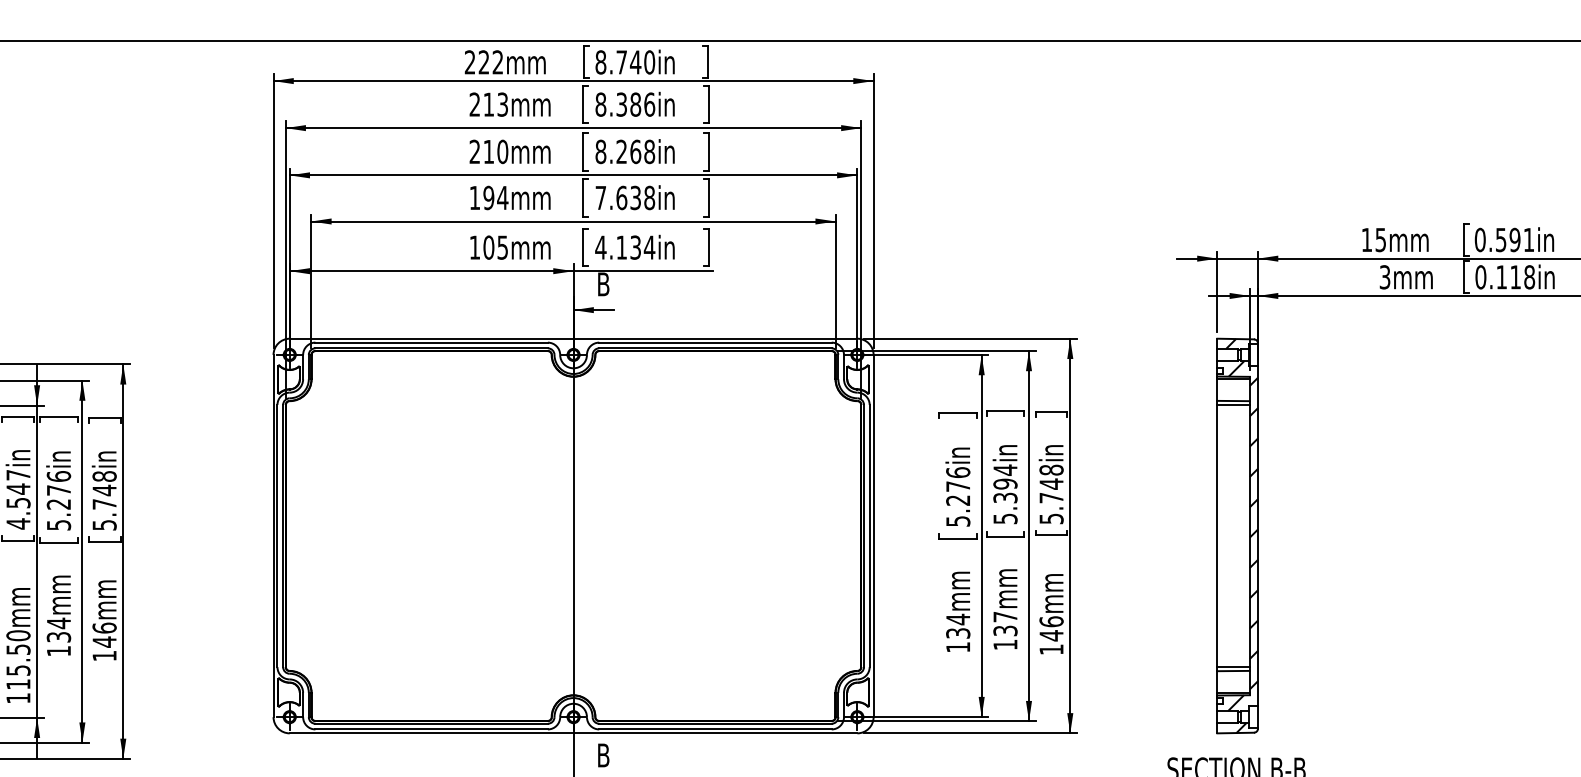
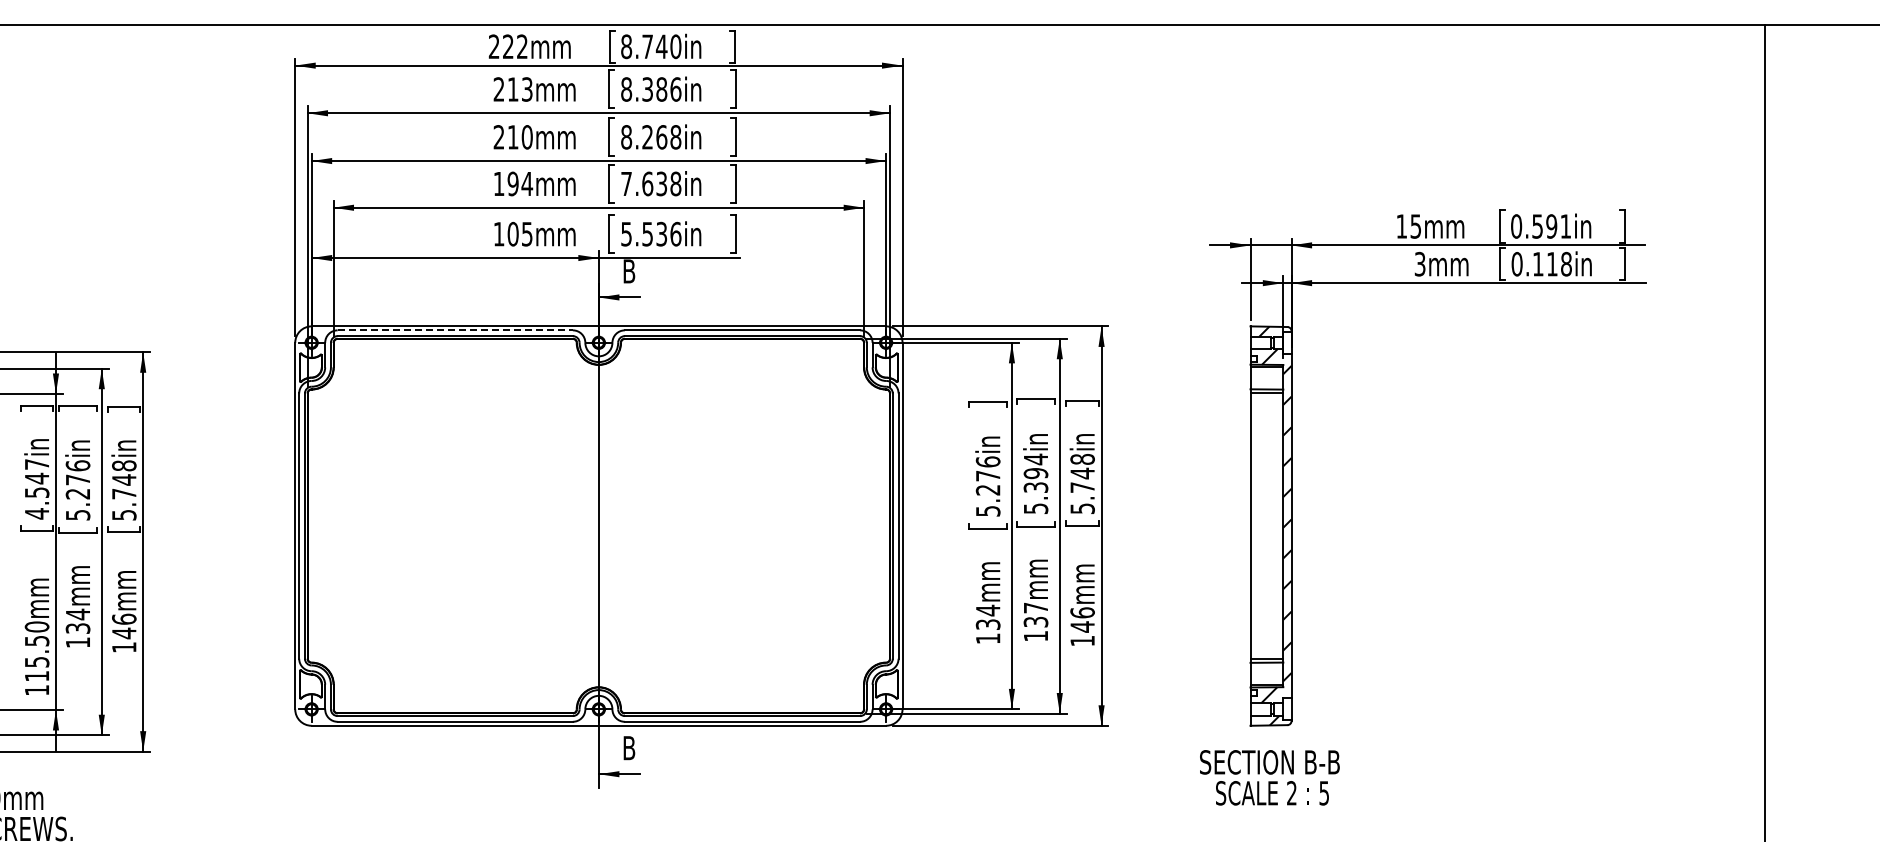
text: (624, 246) -> (650, 233), 4.134in -> 5.536in
line: (431, 342) -> (455, 330), solid -> dashed

